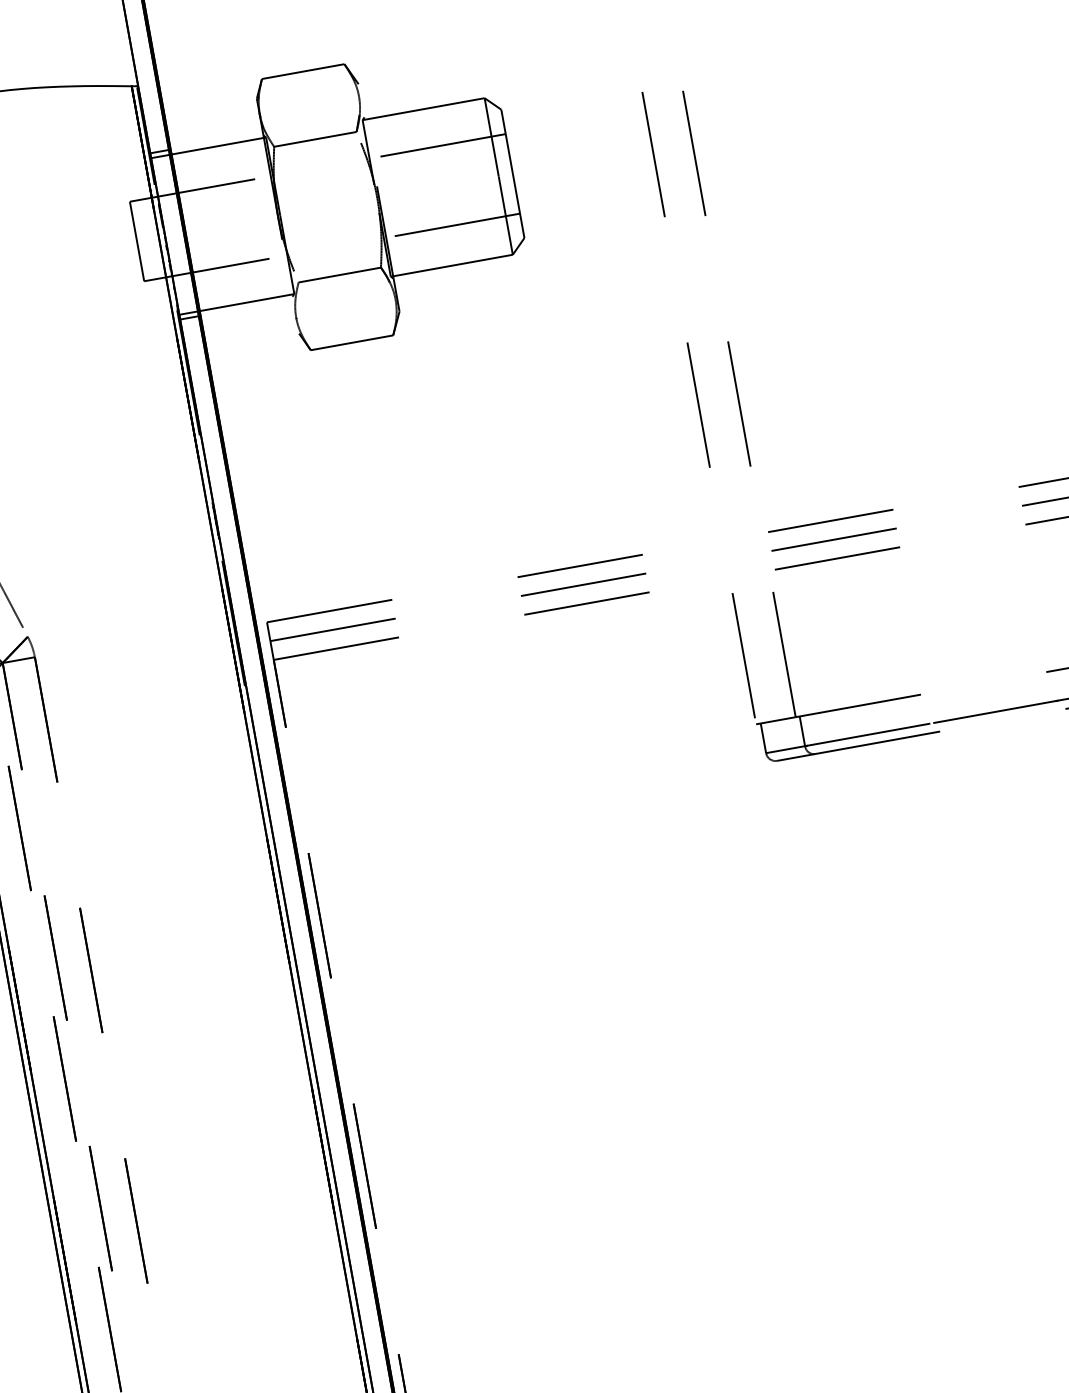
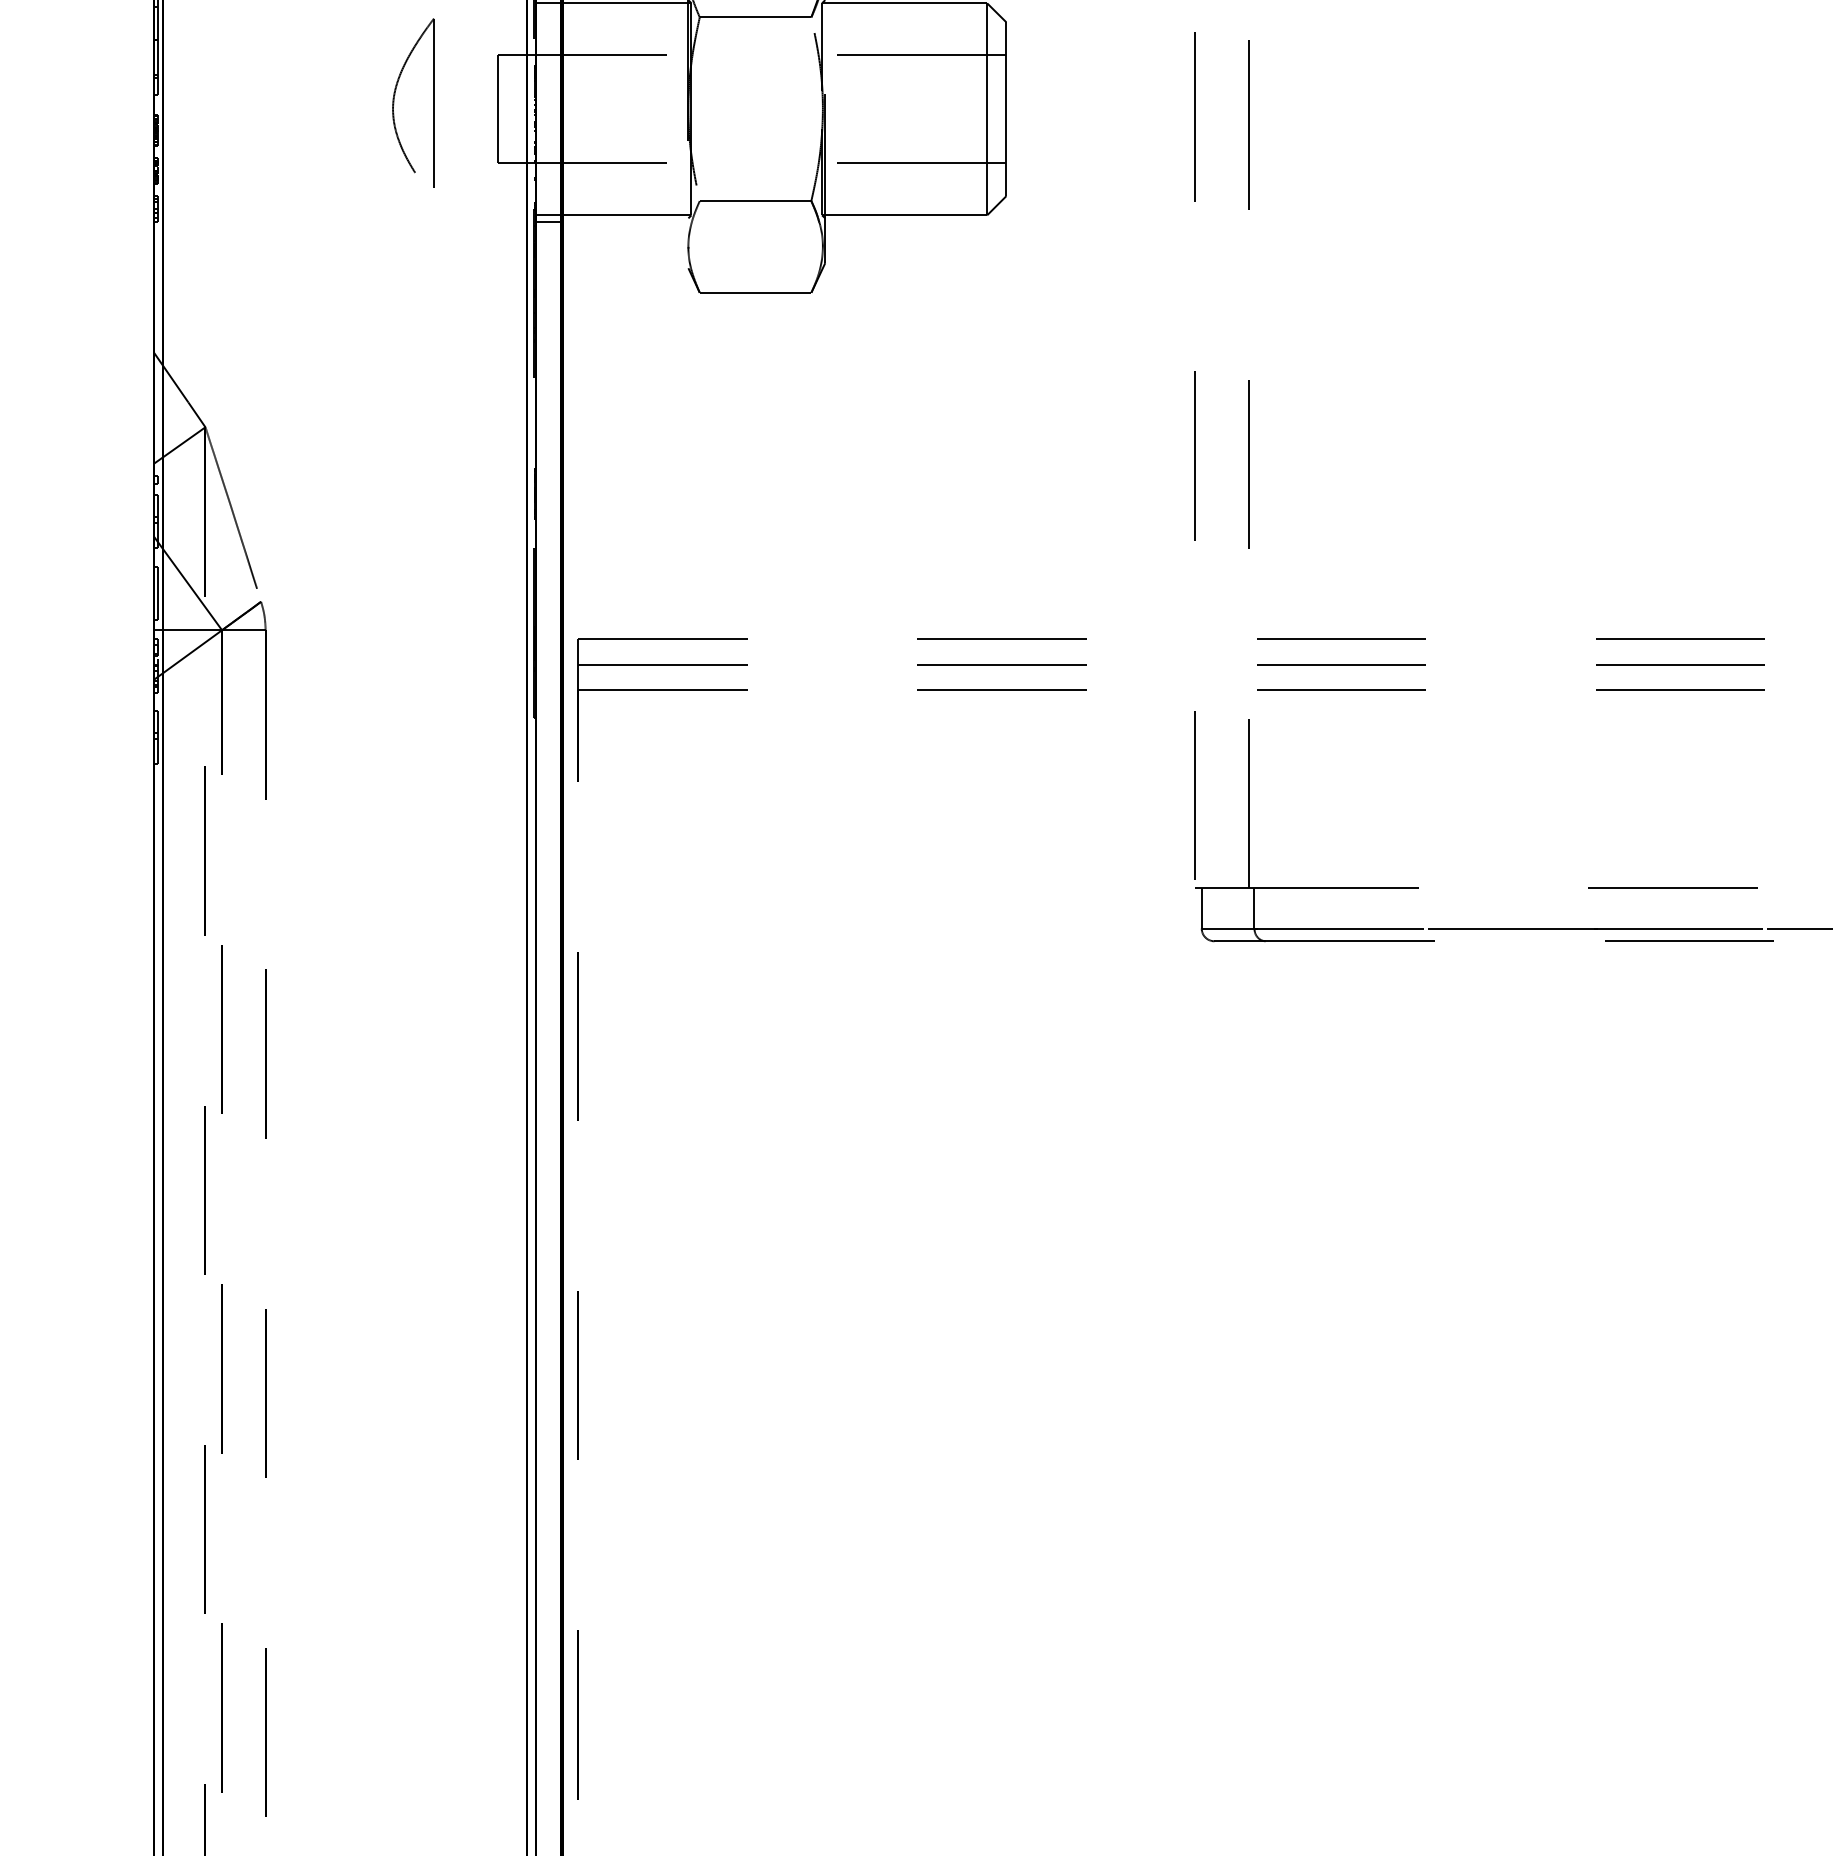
part: (59, 250) -> (394, 102), added

